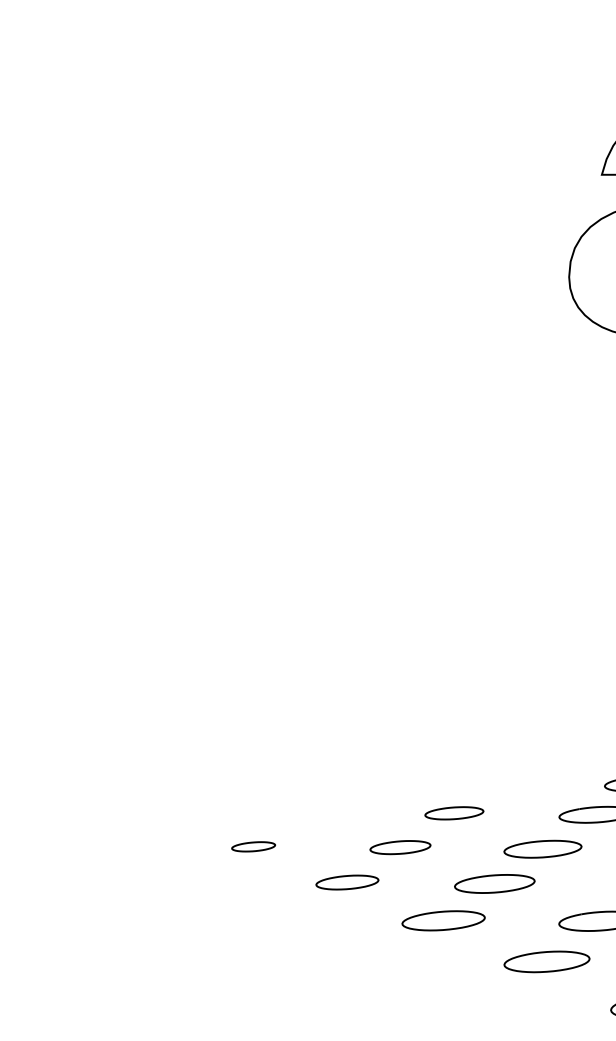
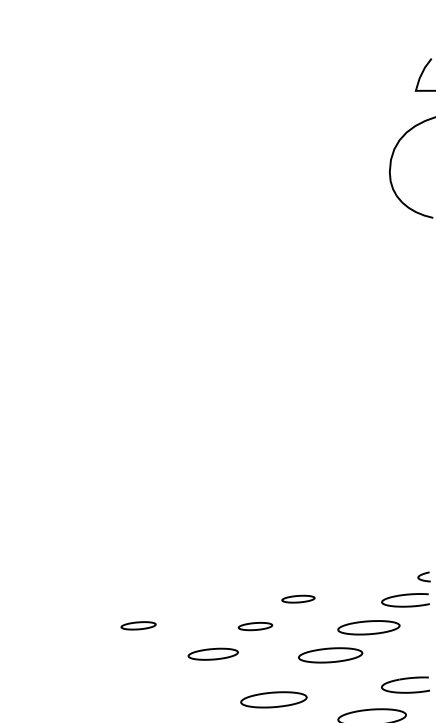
part: (454, 813) -> (298, 599), size x0.7
part: (400, 847) -> (255, 626), size x0.7
part: (443, 920) -> (273, 699), moved

